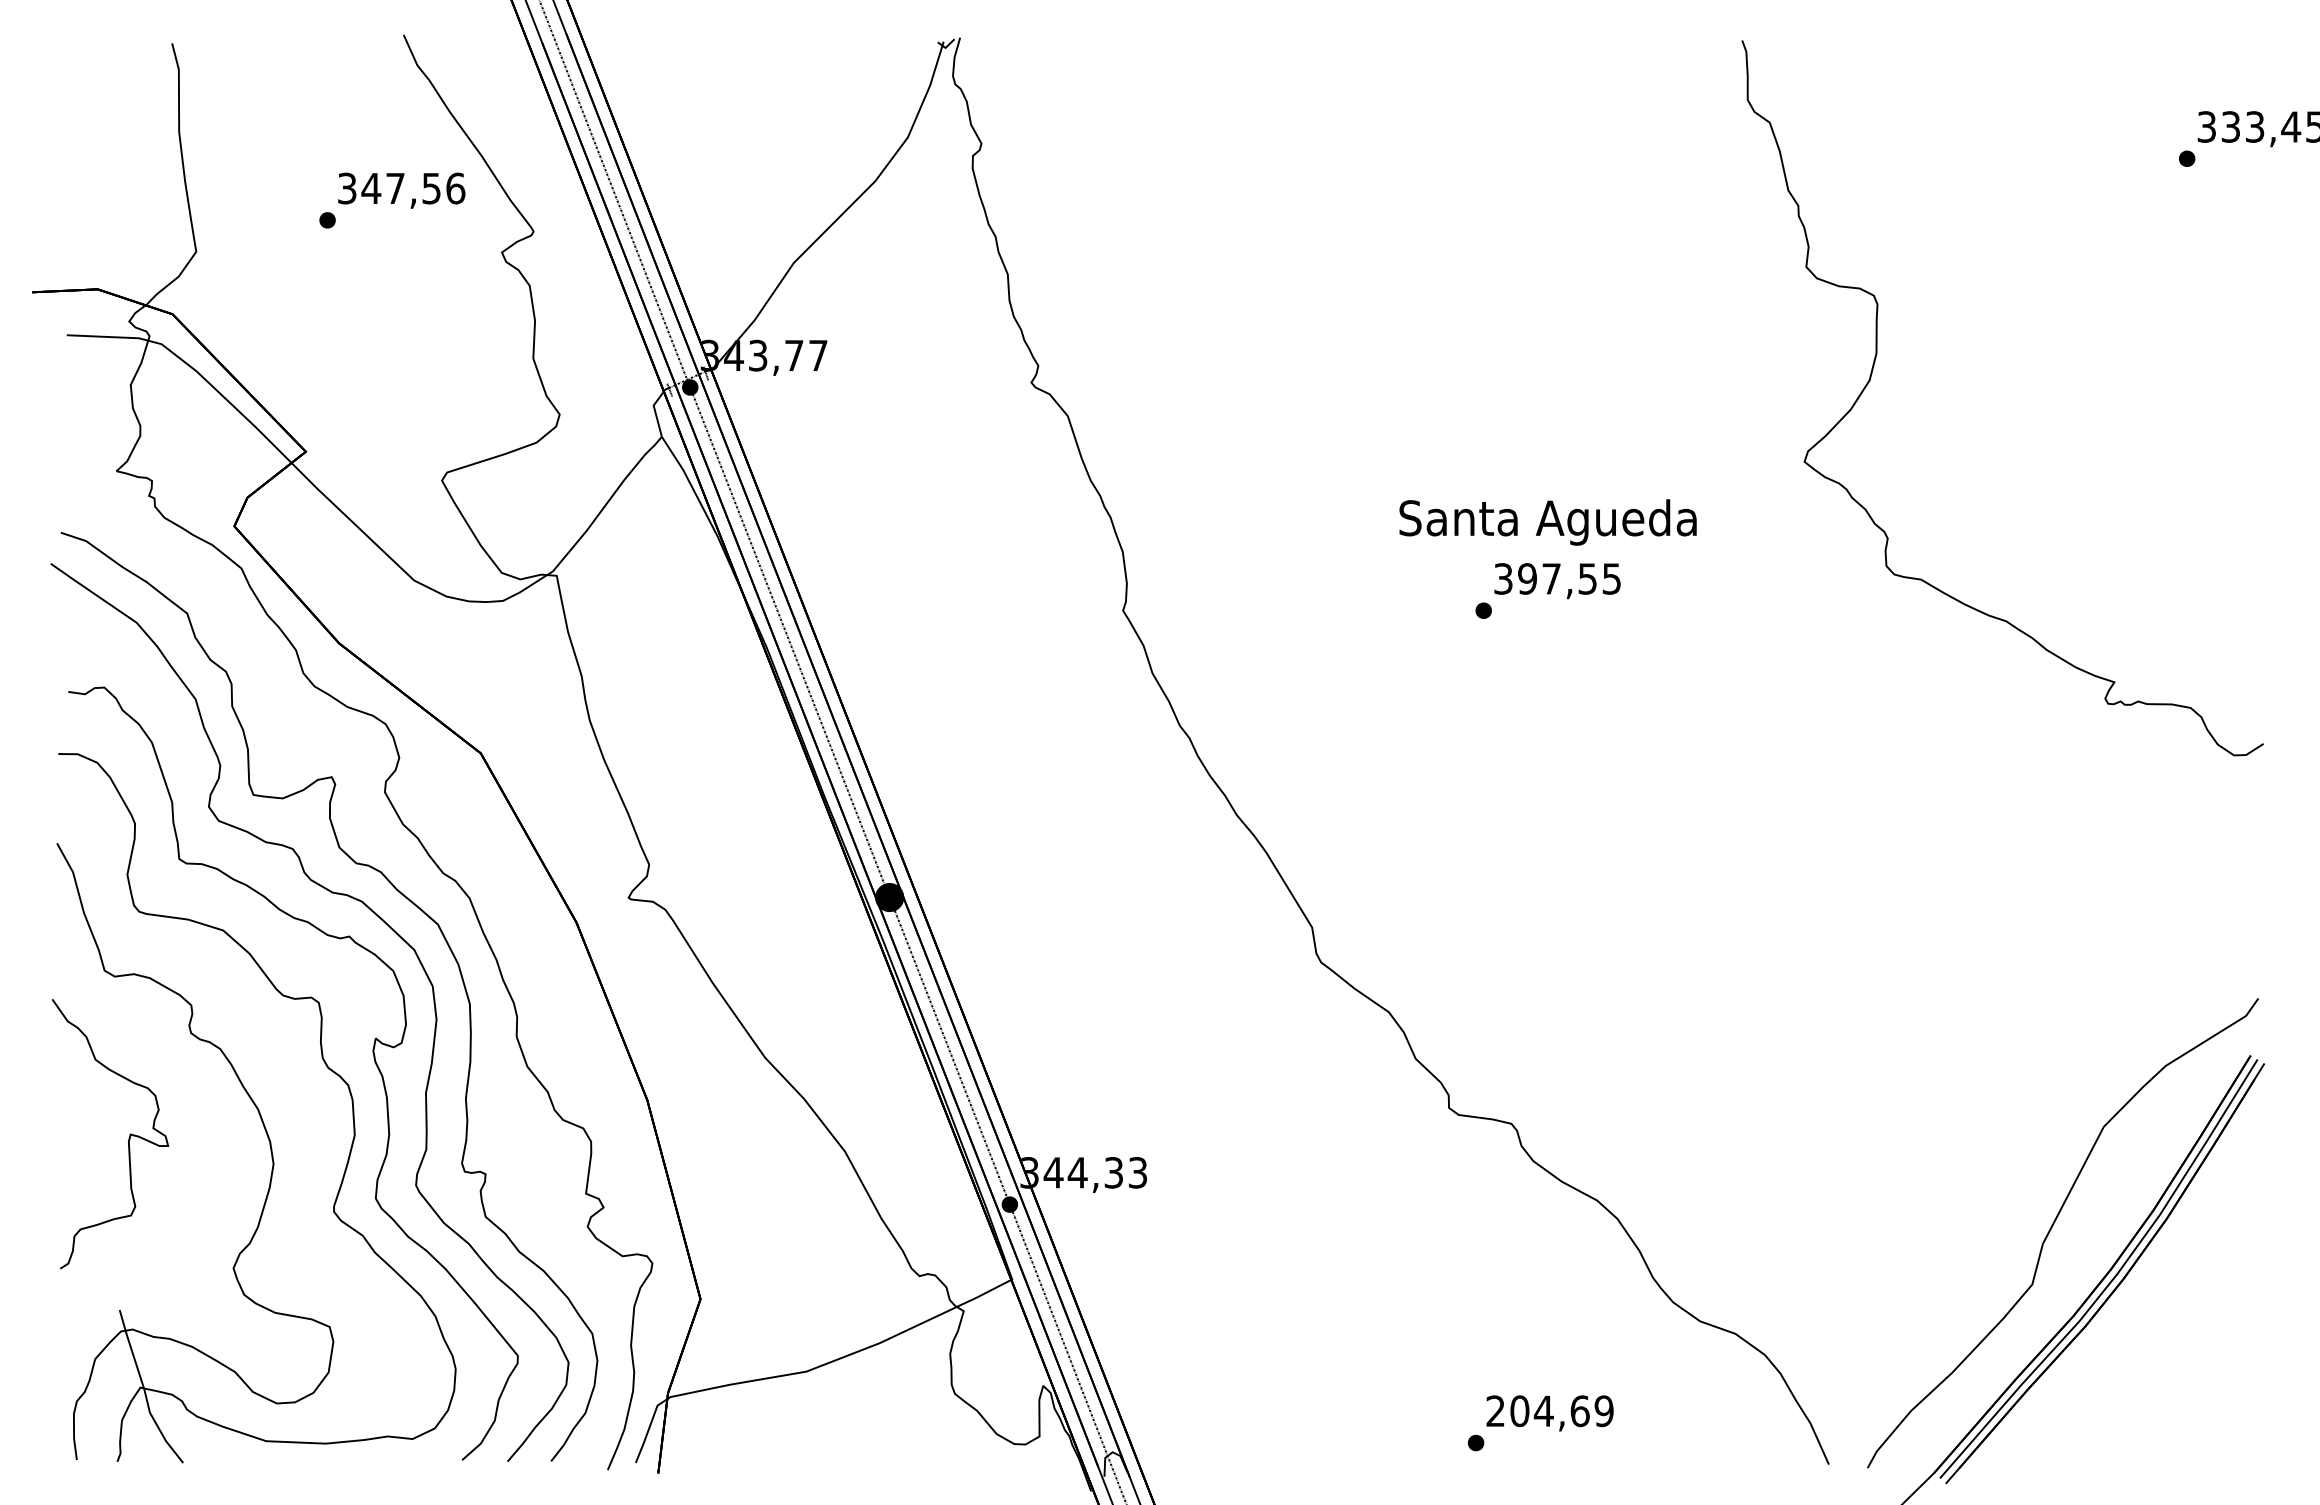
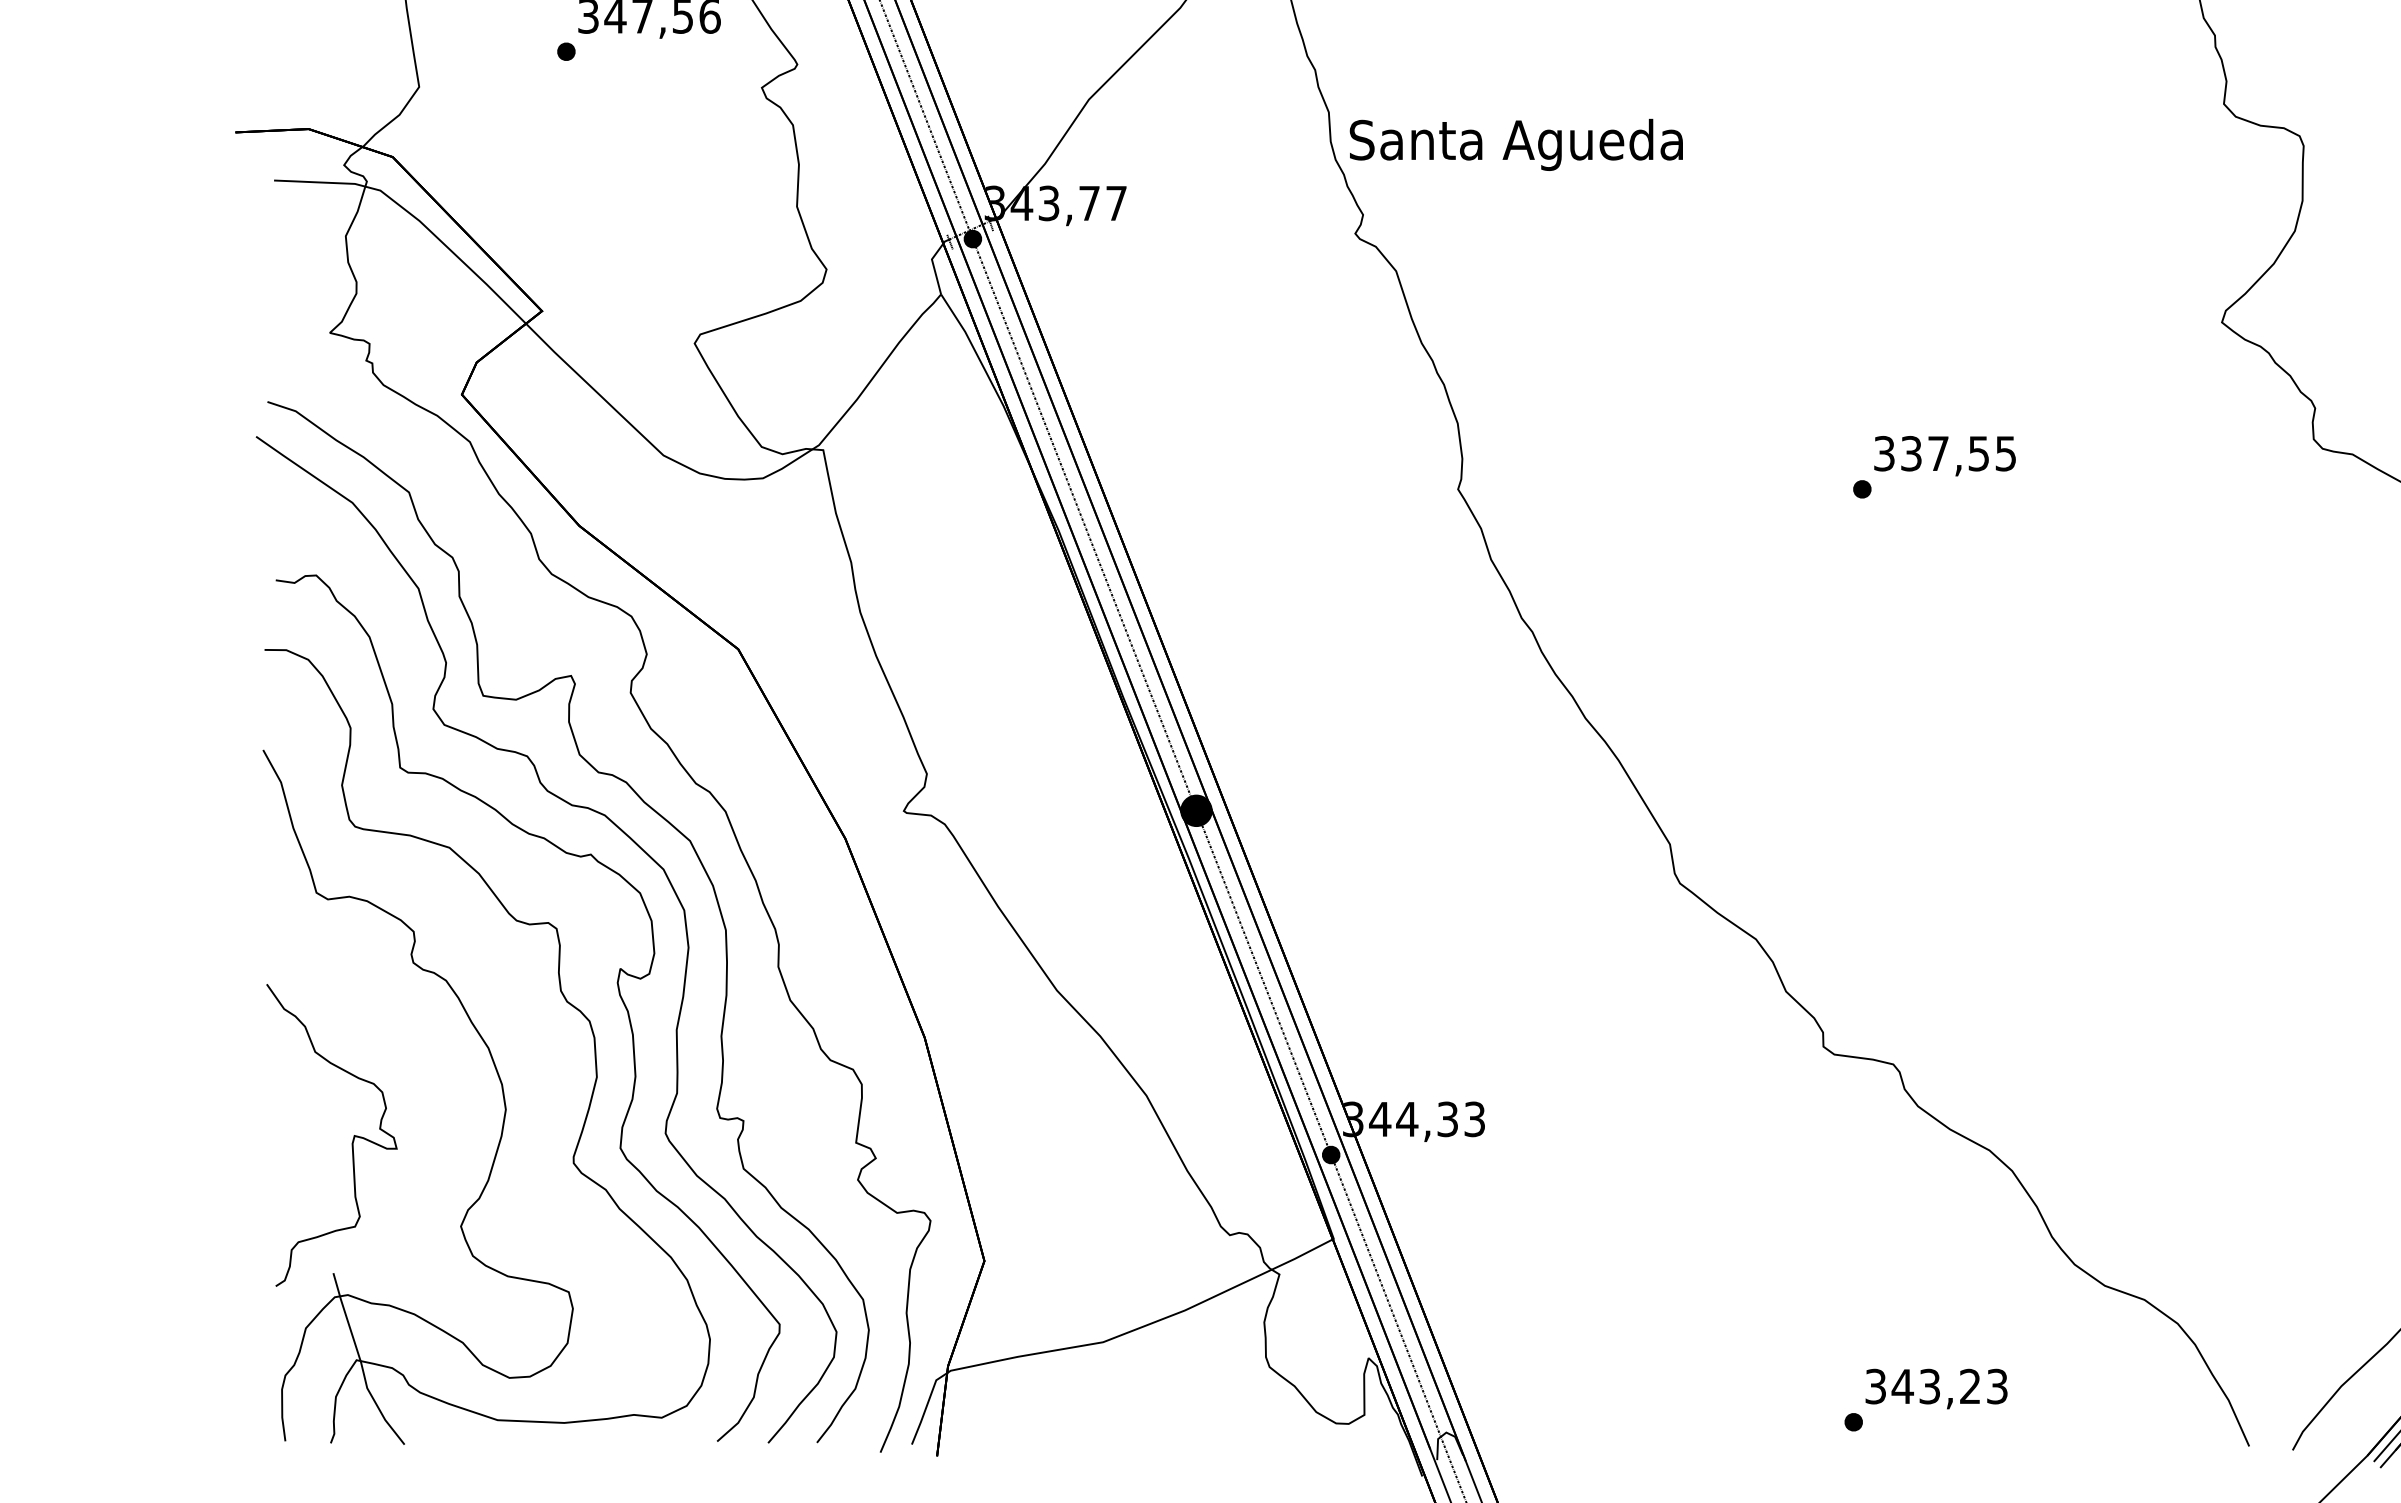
text: (1547, 522) -> (1515, 144), moved
text: (1527, 578) -> (1911, 453), 397,55 -> 337,55
part: (128, 1138) -> (352, 1140), moved
text: (1549, 1411) -> (1936, 1386), 204,69 -> 343,23

